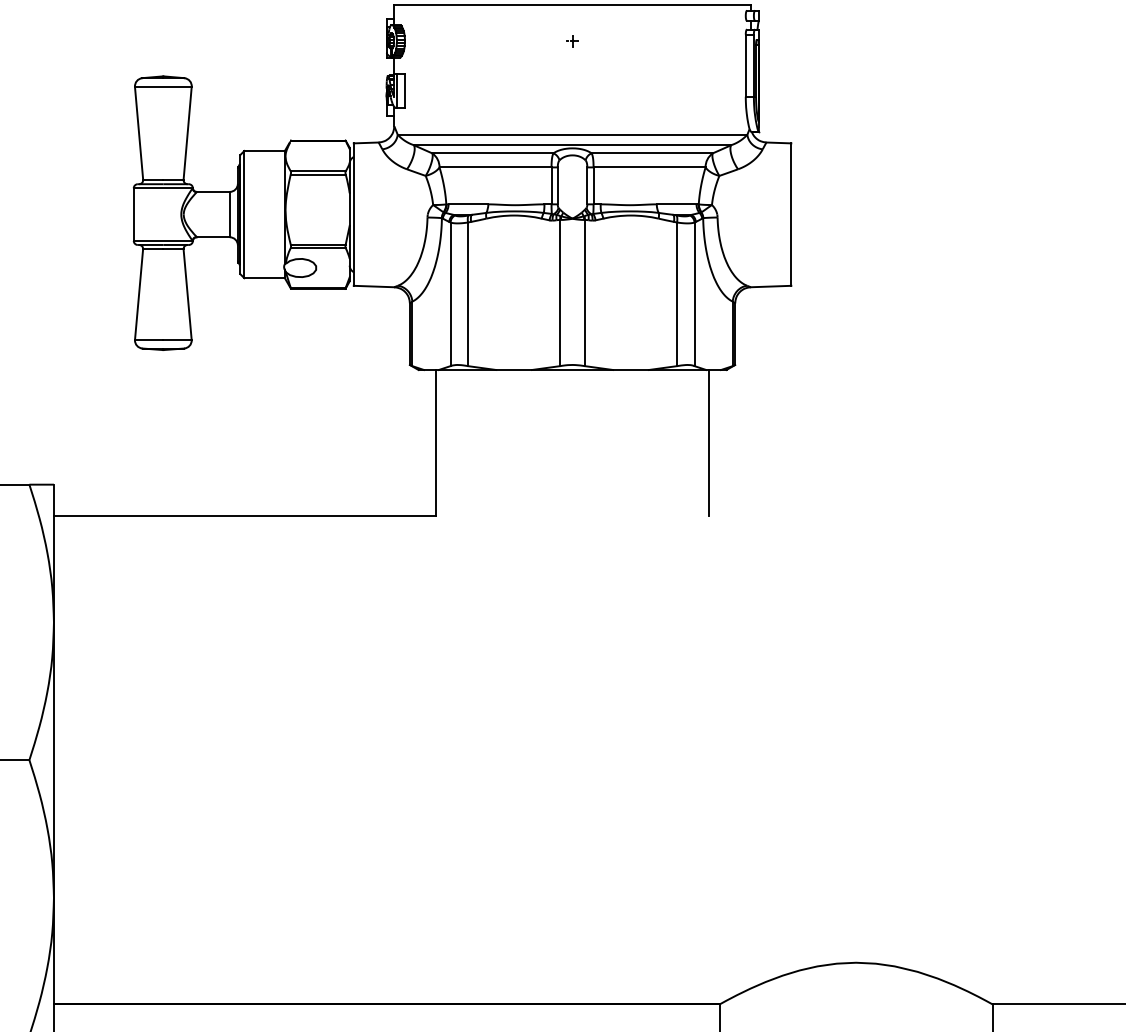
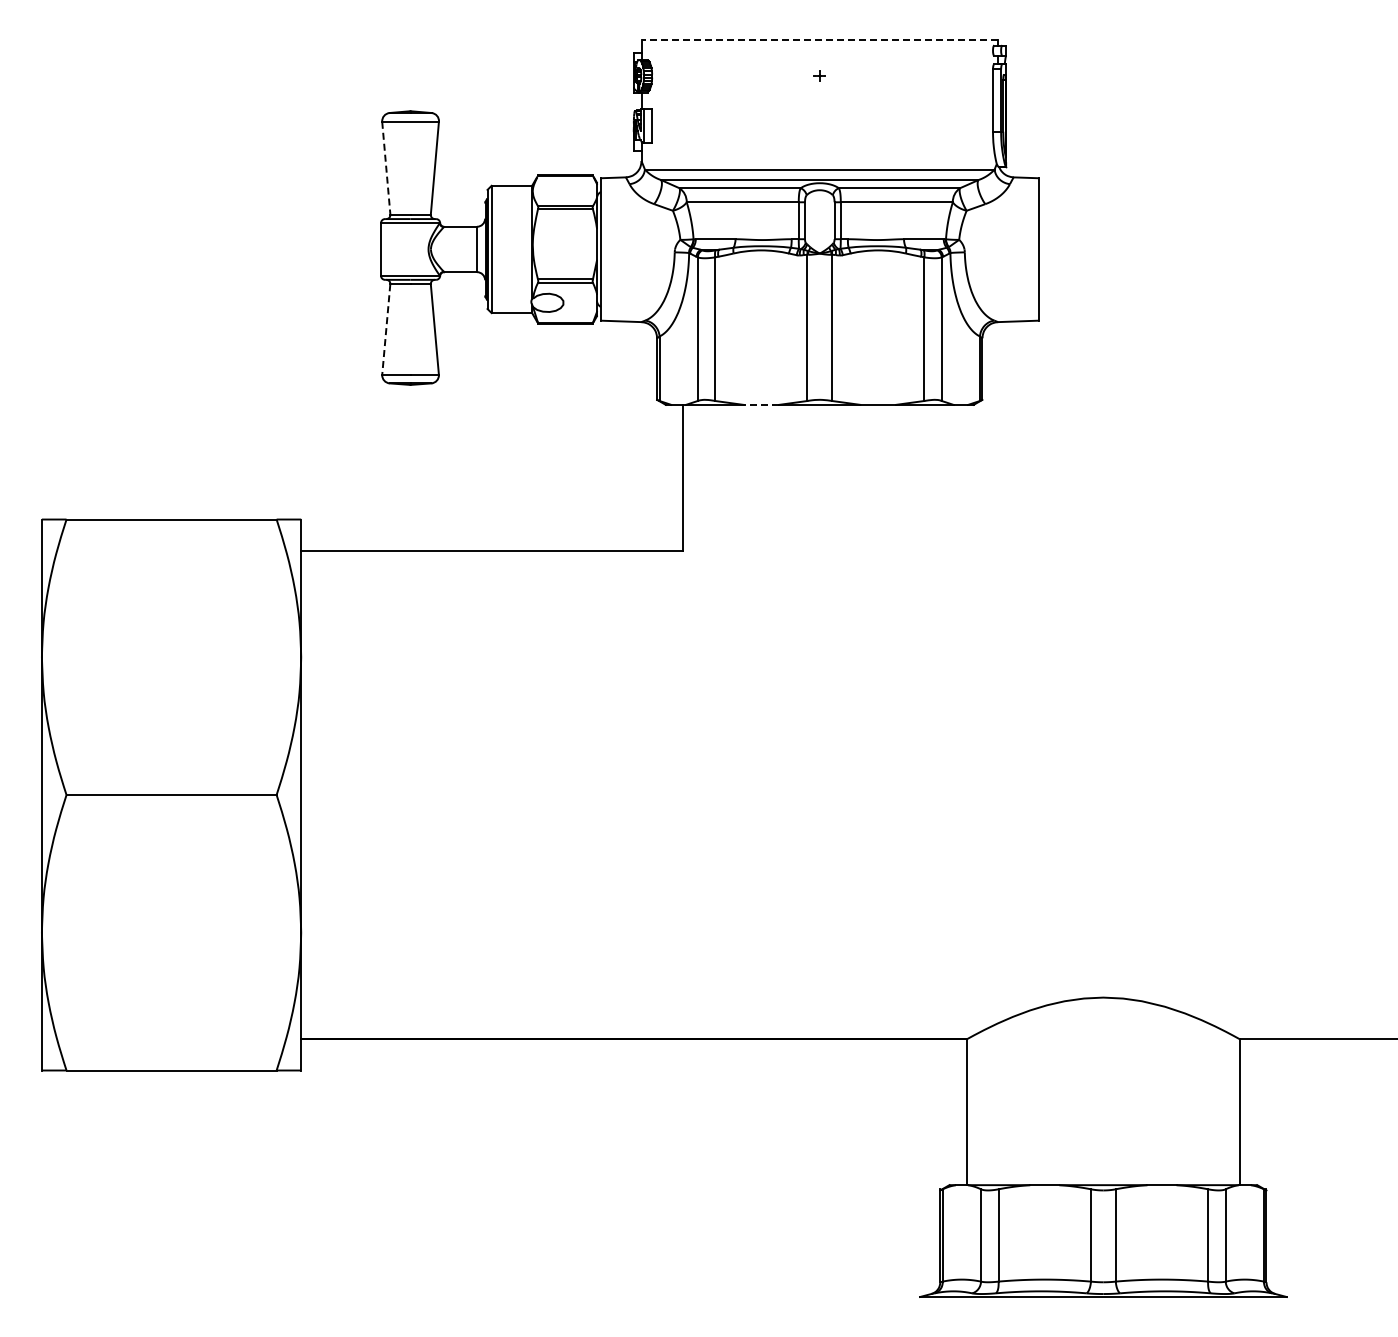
line: (572, 4) -> (819, 39), solid -> dashed
line: (139, 133) -> (386, 168), solid -> dashed
line: (139, 294) -> (386, 329), solid -> dashed
line: (514, 369) -> (761, 404), solid -> dashed
line: (709, 442) -> (956, 477), removed

